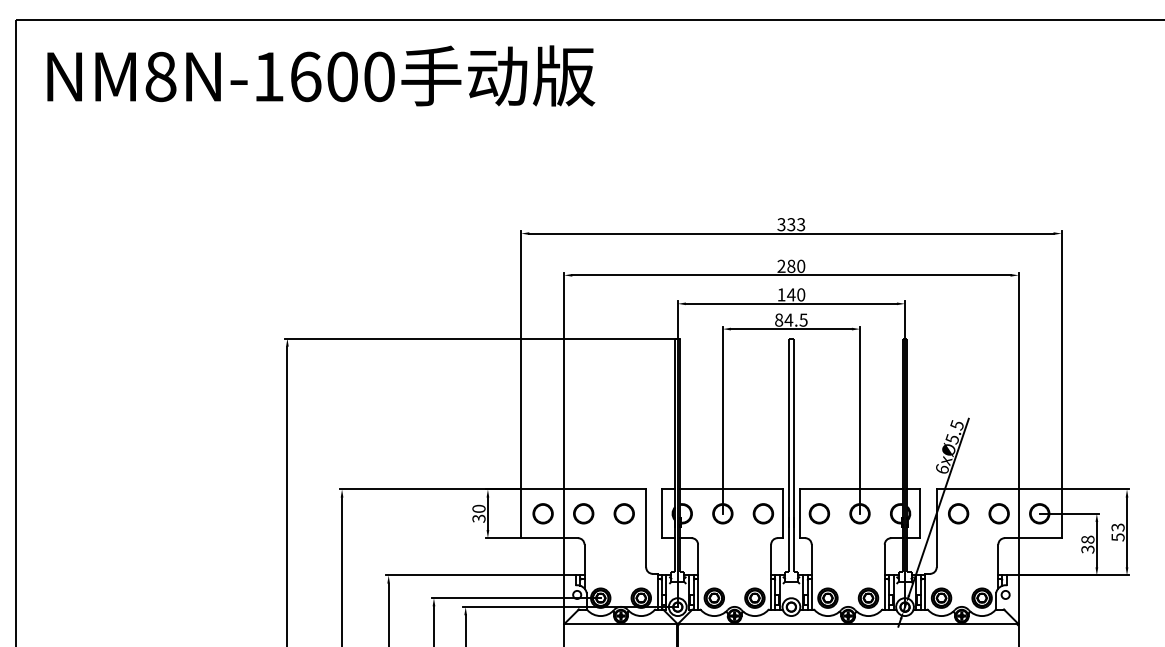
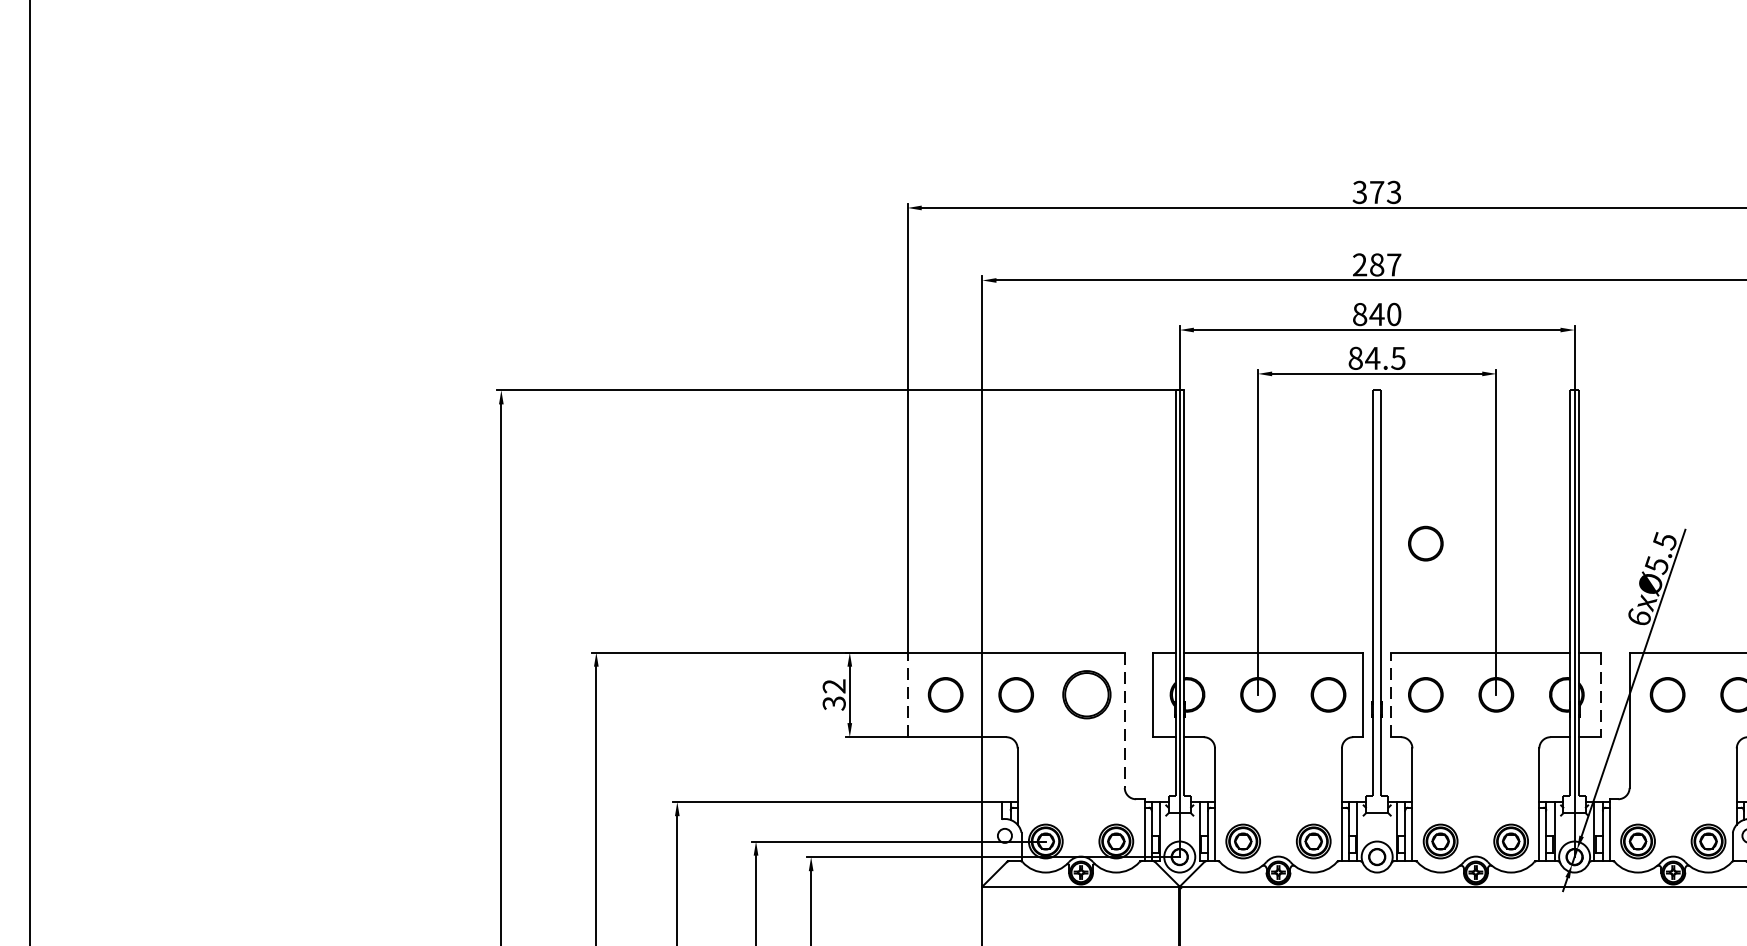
text: (791, 224) -> (1377, 192), 333 -> 373
text: (801, 266) -> (1394, 265), 280 -> 287
text: (781, 294) -> (1359, 313), 140 -> 840
circle: (818, 426) -> (1424, 543), added
text: (478, 508) -> (833, 685), 30 -> 32
line: (521, 513) -> (908, 694), solid -> dashed
circle: (623, 513) -> (1085, 694), size x1.4
line: (799, 513) -> (1391, 694), solid -> dashed
line: (920, 514) -> (1601, 696), solid -> dashed
line: (646, 528) -> (1125, 720), solid -> dashed

